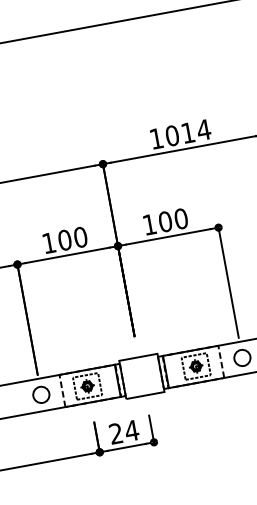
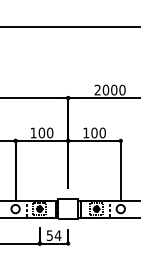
text: (178, 133) -> (109, 89), 1014 -> 2000
text: (115, 433) -> (49, 235), 24 -> 54

